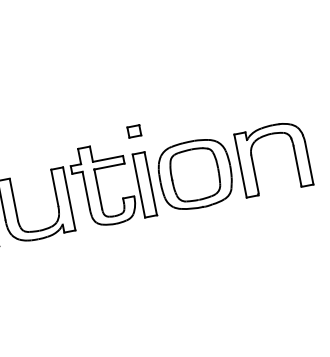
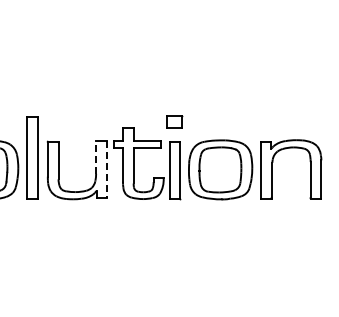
part: (134, 130) -> (175, 121), size x1.4
line: (54, 186) -> (96, 156), solid -> dashed
line: (69, 200) -> (106, 170), solid -> dashed

